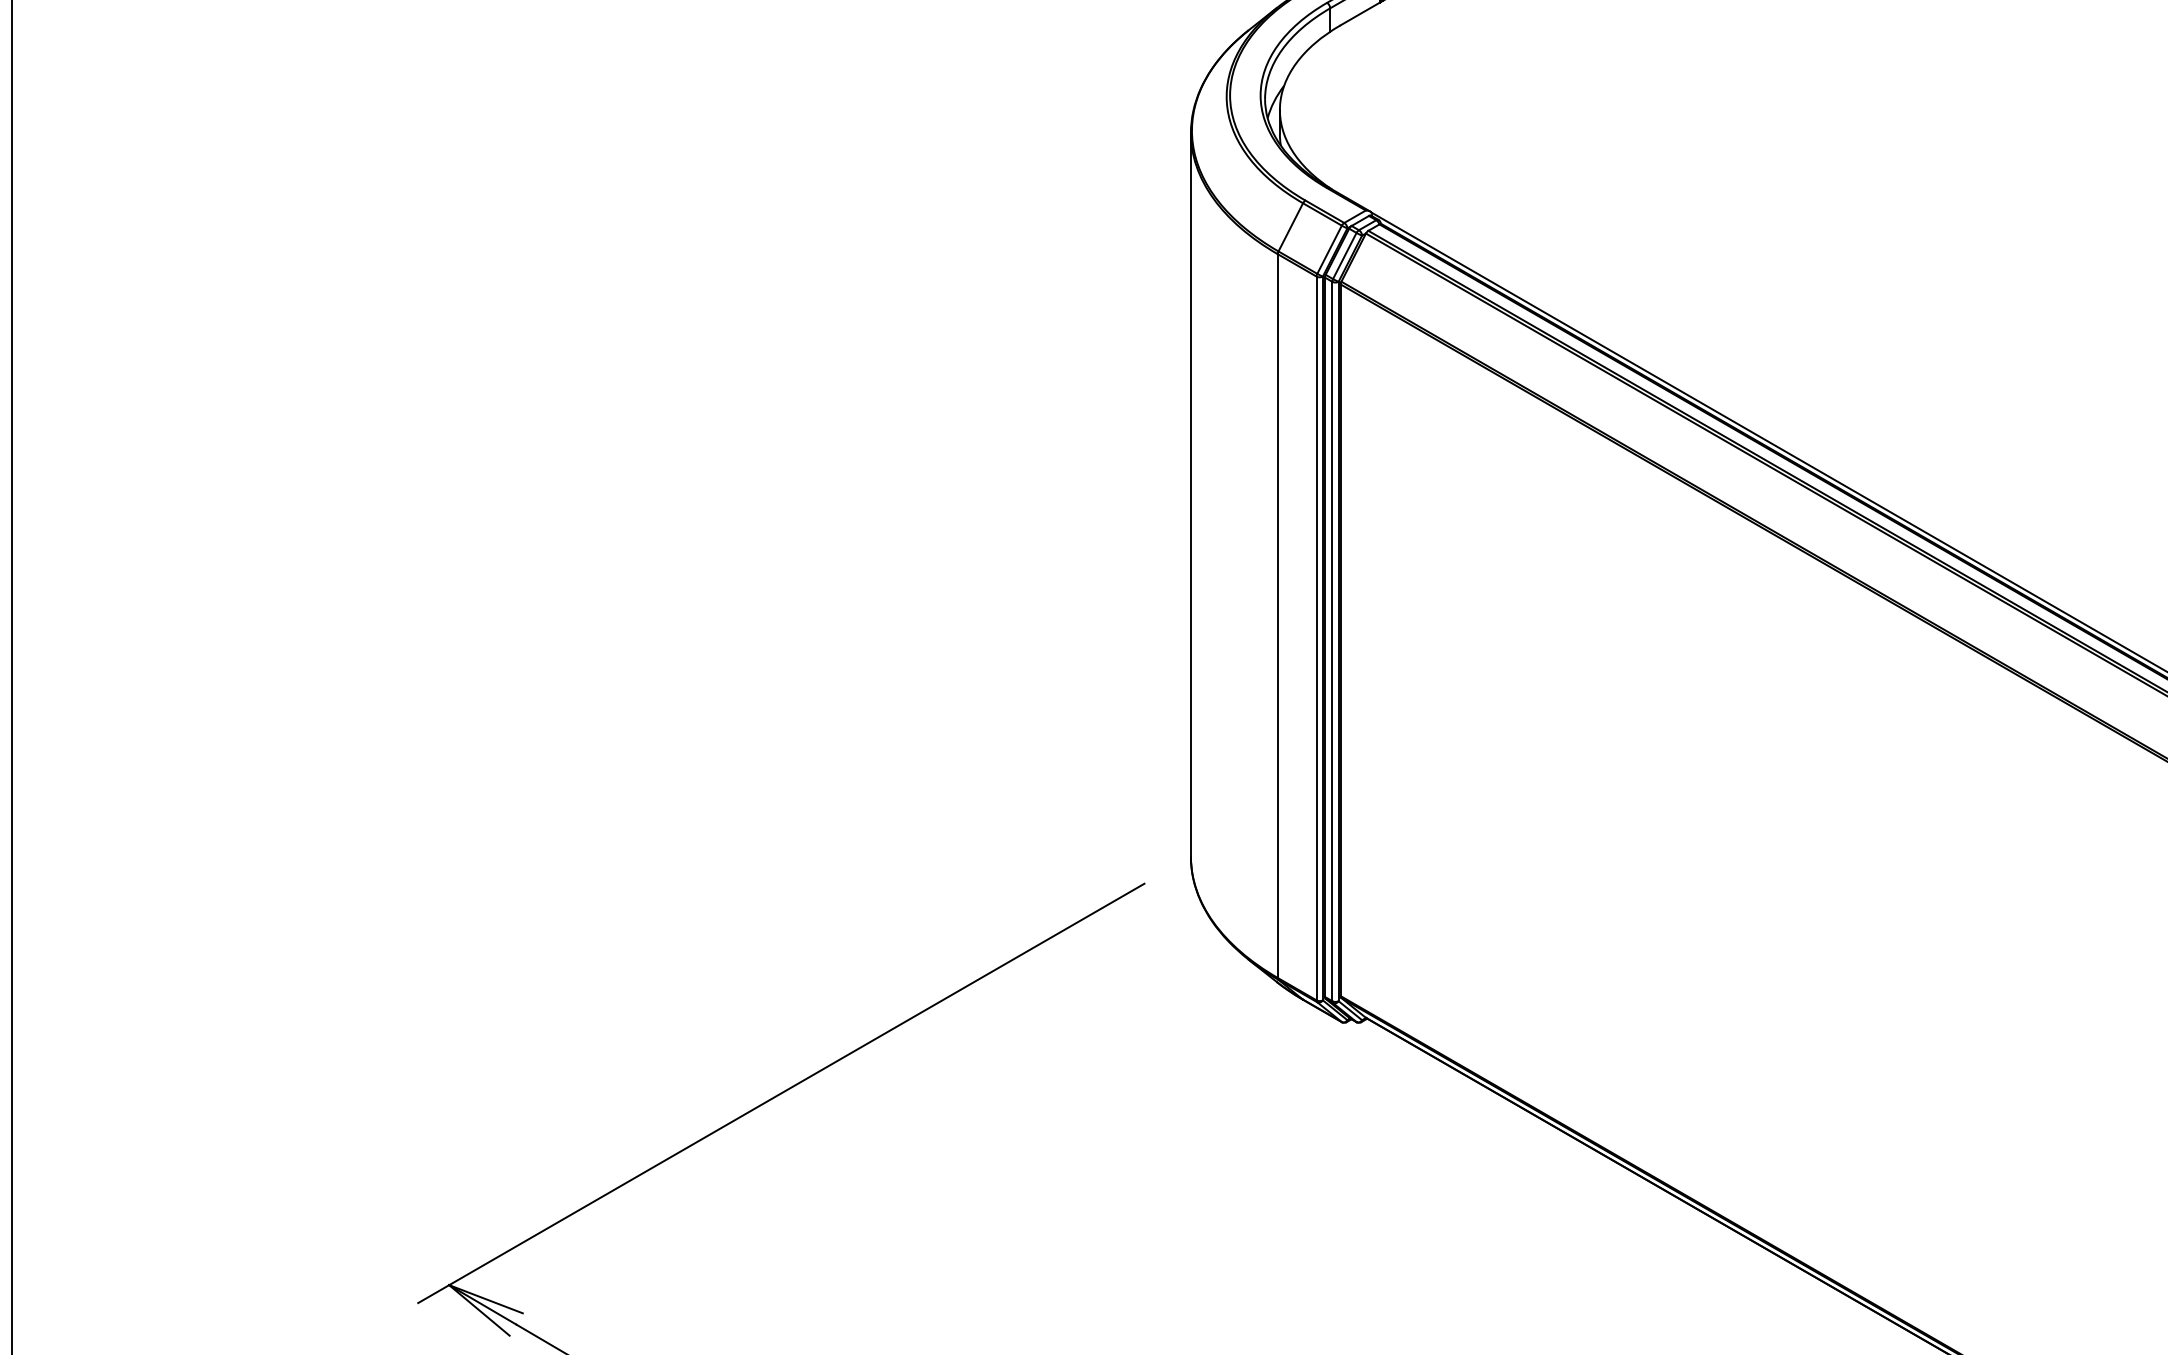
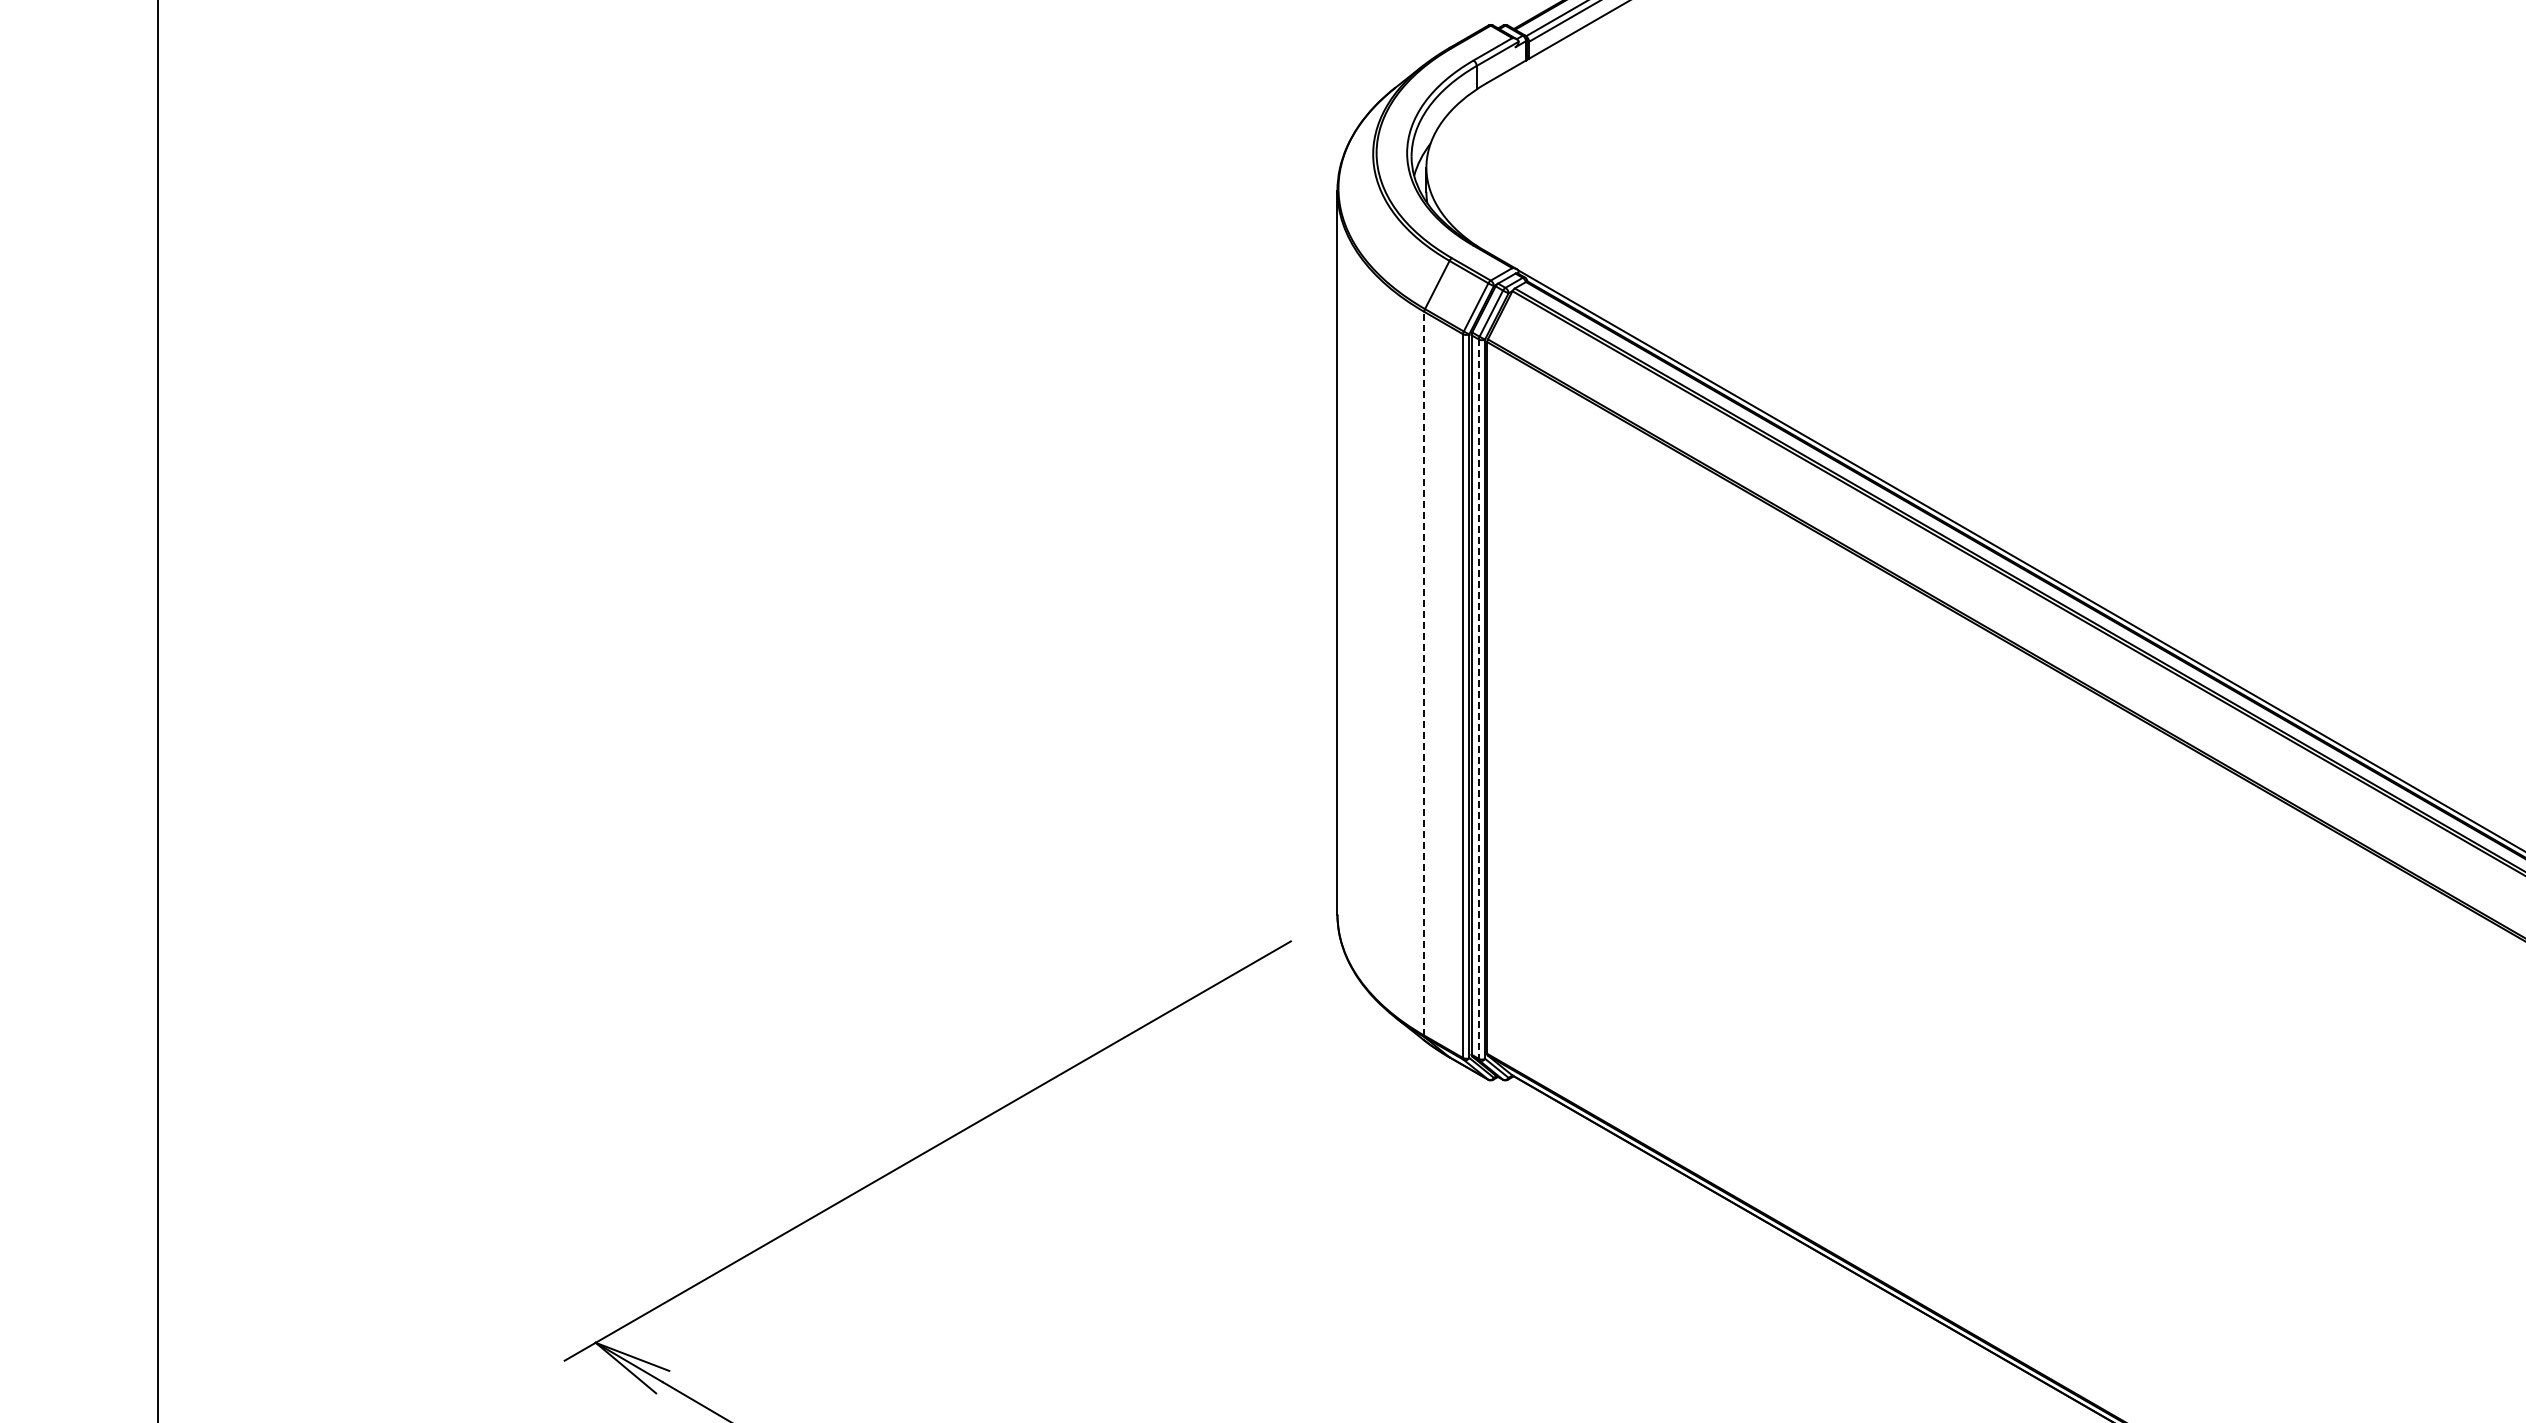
line: (1277, 615) -> (1424, 673), solid -> dashed
line: (1331, 641) -> (1478, 699), solid -> dashed

